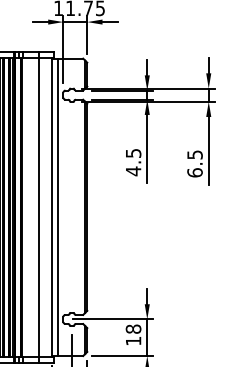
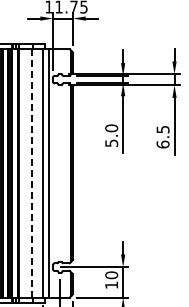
text: (133, 161) -> (111, 135), 4.5 -> 5.0
line: (38, 207) -> (32, 173), solid -> dashed
text: (133, 329) -> (111, 275), 18 -> 10

